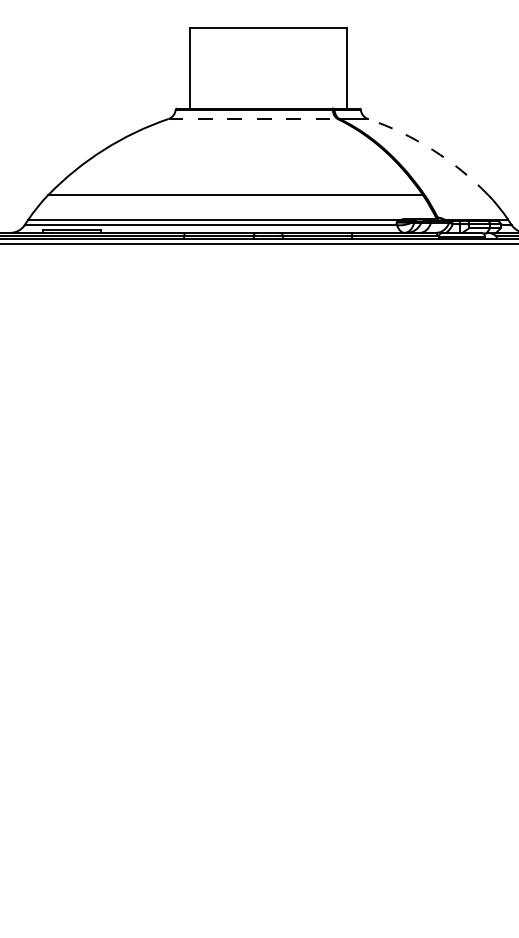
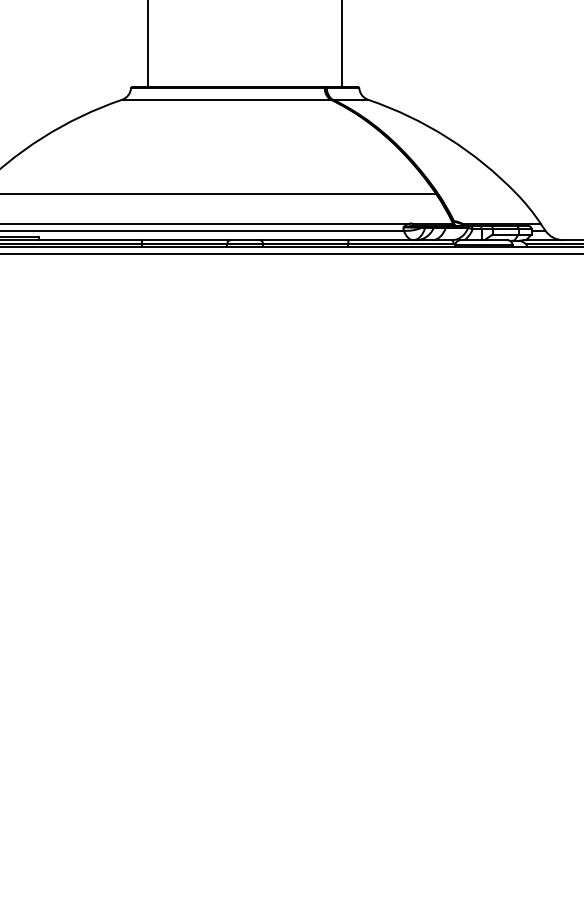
line: (253, 118) -> (226, 99), dashed -> solid
arc: (432, 149) -> (447, 137), dashed -> solid

